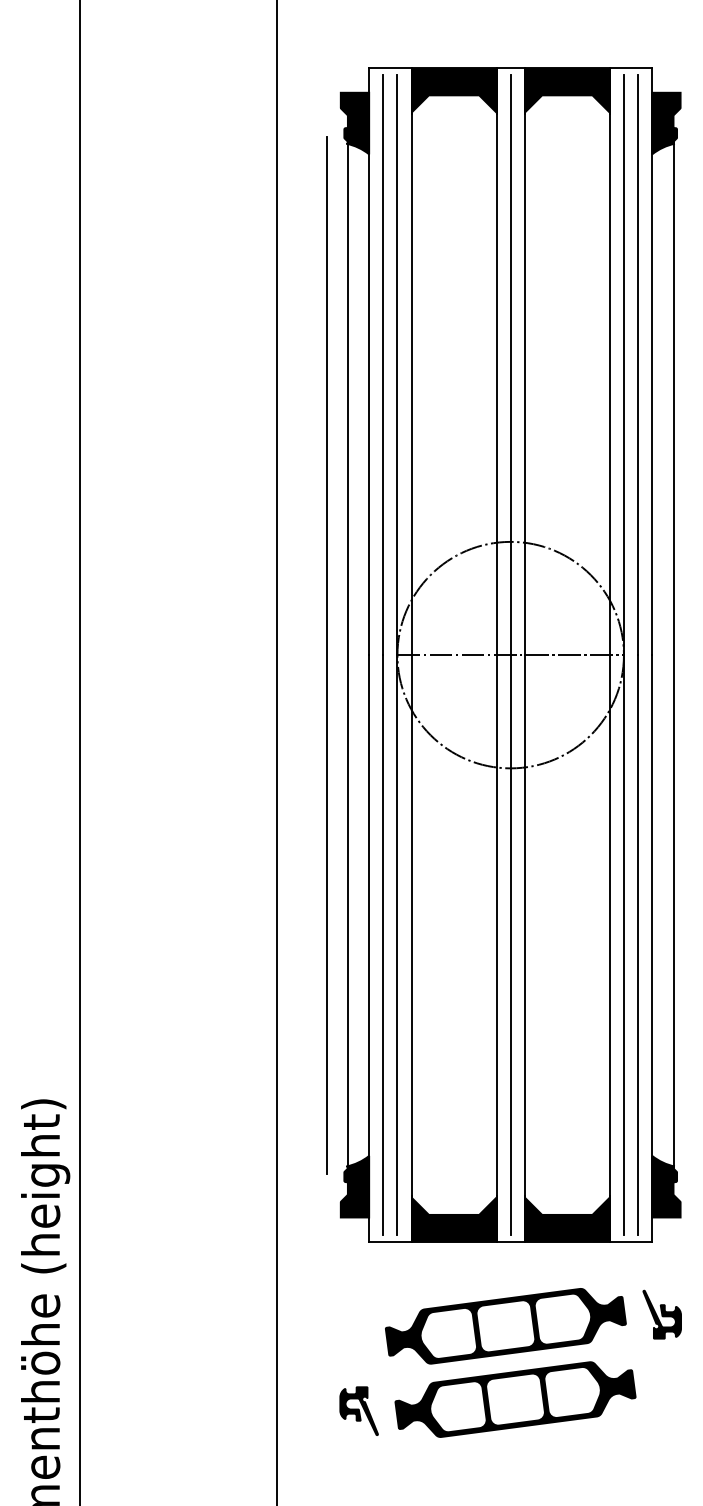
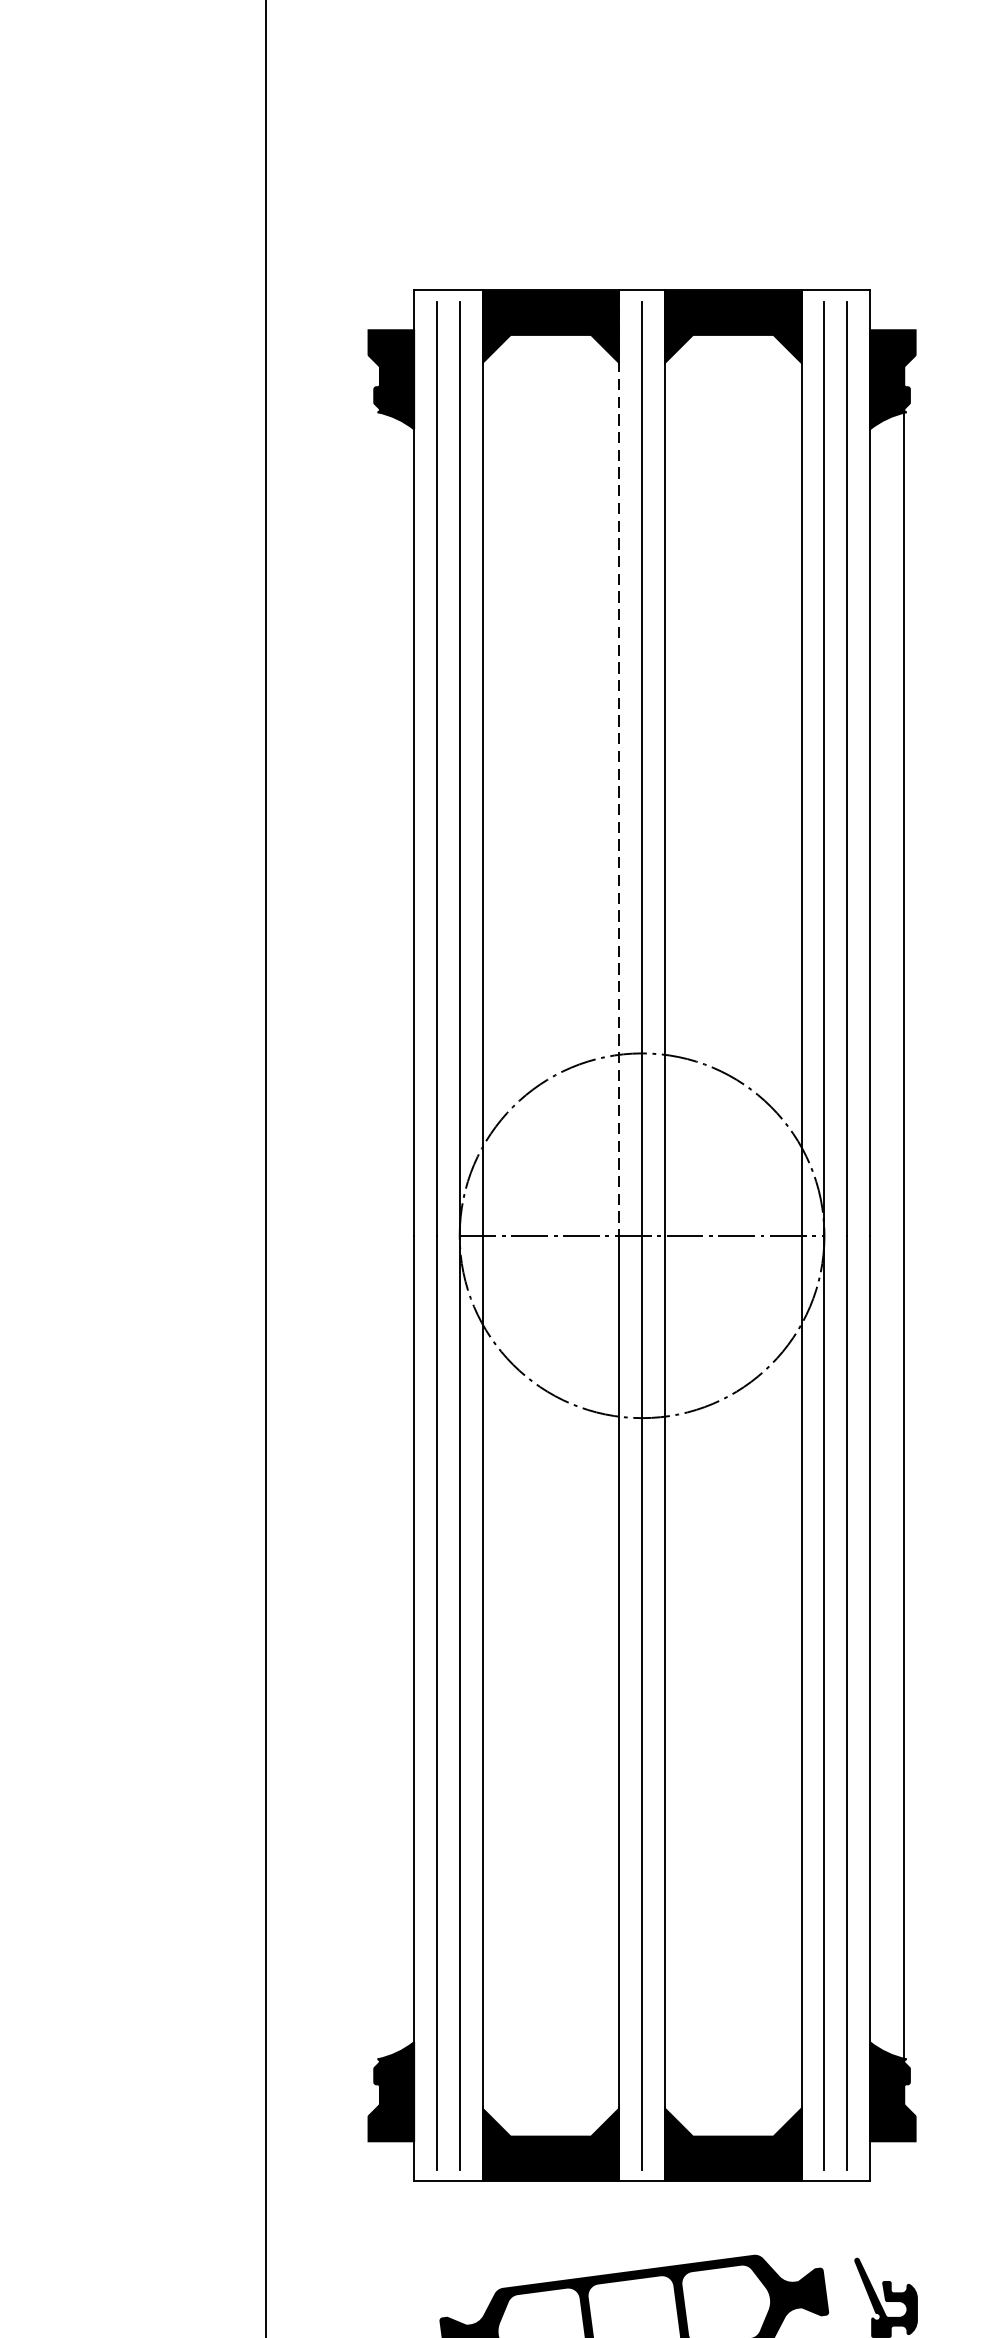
line: (496, 361) -> (619, 762), solid -> dashed
line: (326, 654) -> (345, 1234), removed
line: (347, 654) -> (379, 1234), removed

